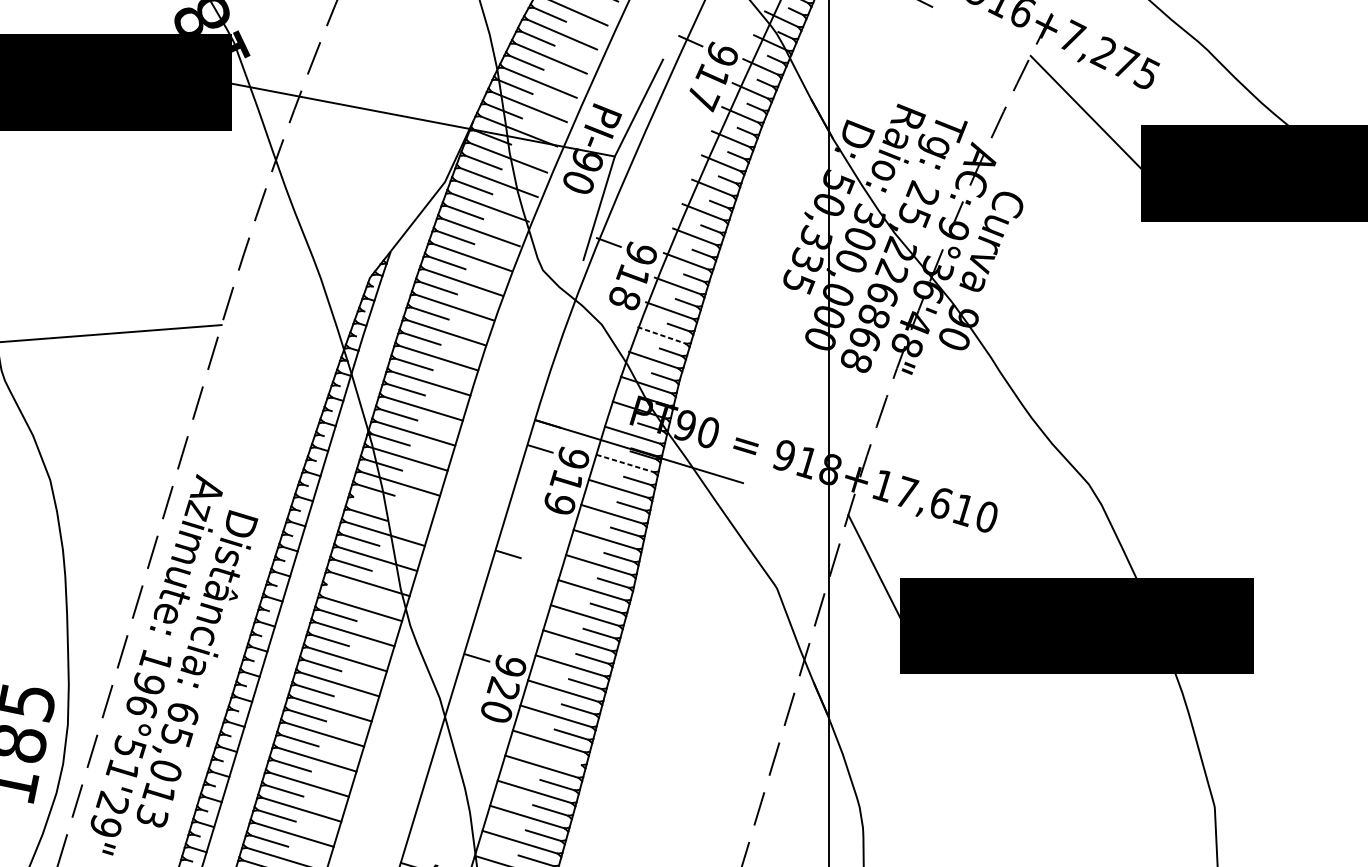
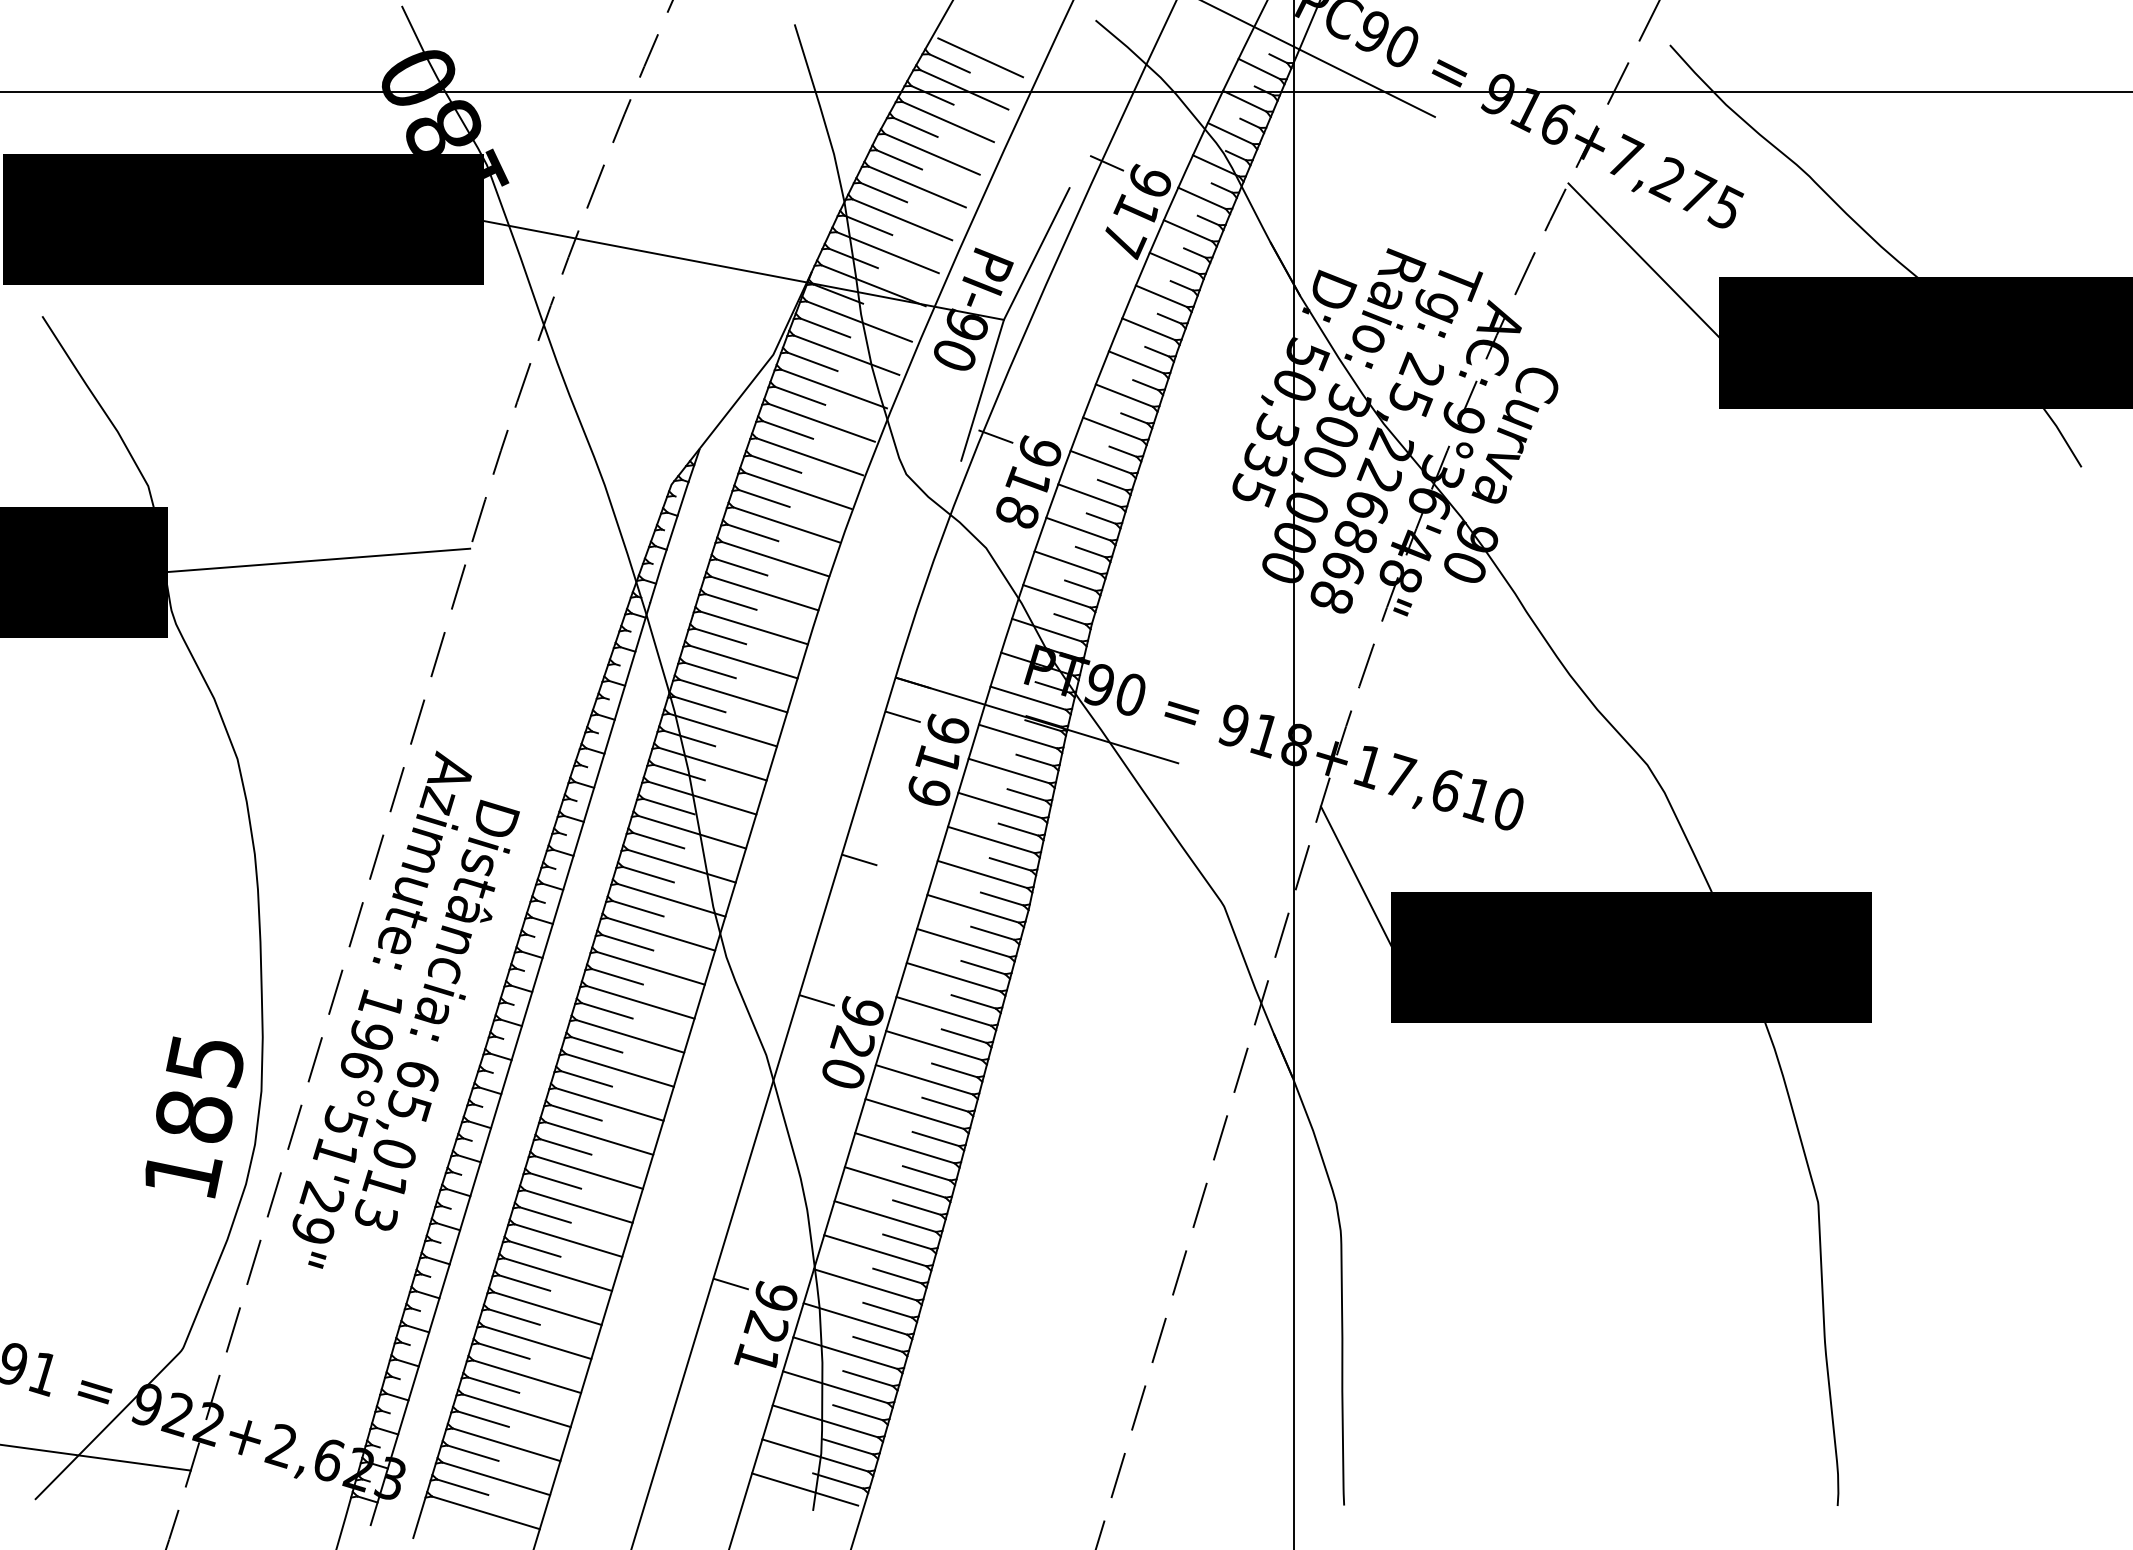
line: (661, 335) -> (1067, 562), dashed -> solid
line: (625, 463) -> (1018, 736), dashed -> solid
line: (392, 508) -> (702, 797), added
line: (344, 590) -> (637, 908), added
line: (564, 759) -> (935, 1138), added

